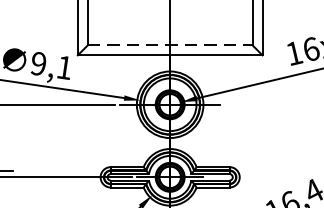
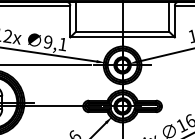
line: (170, 44) -> (122, 31), dashed -> solid

